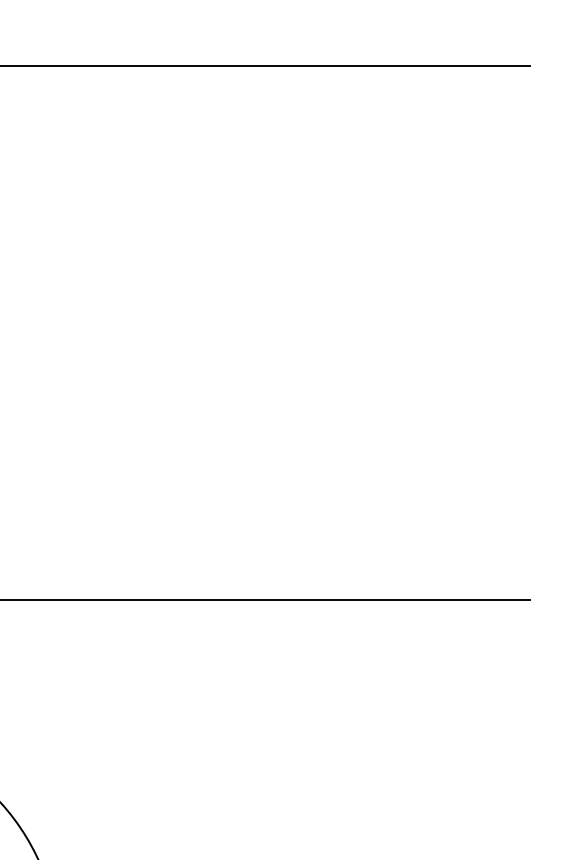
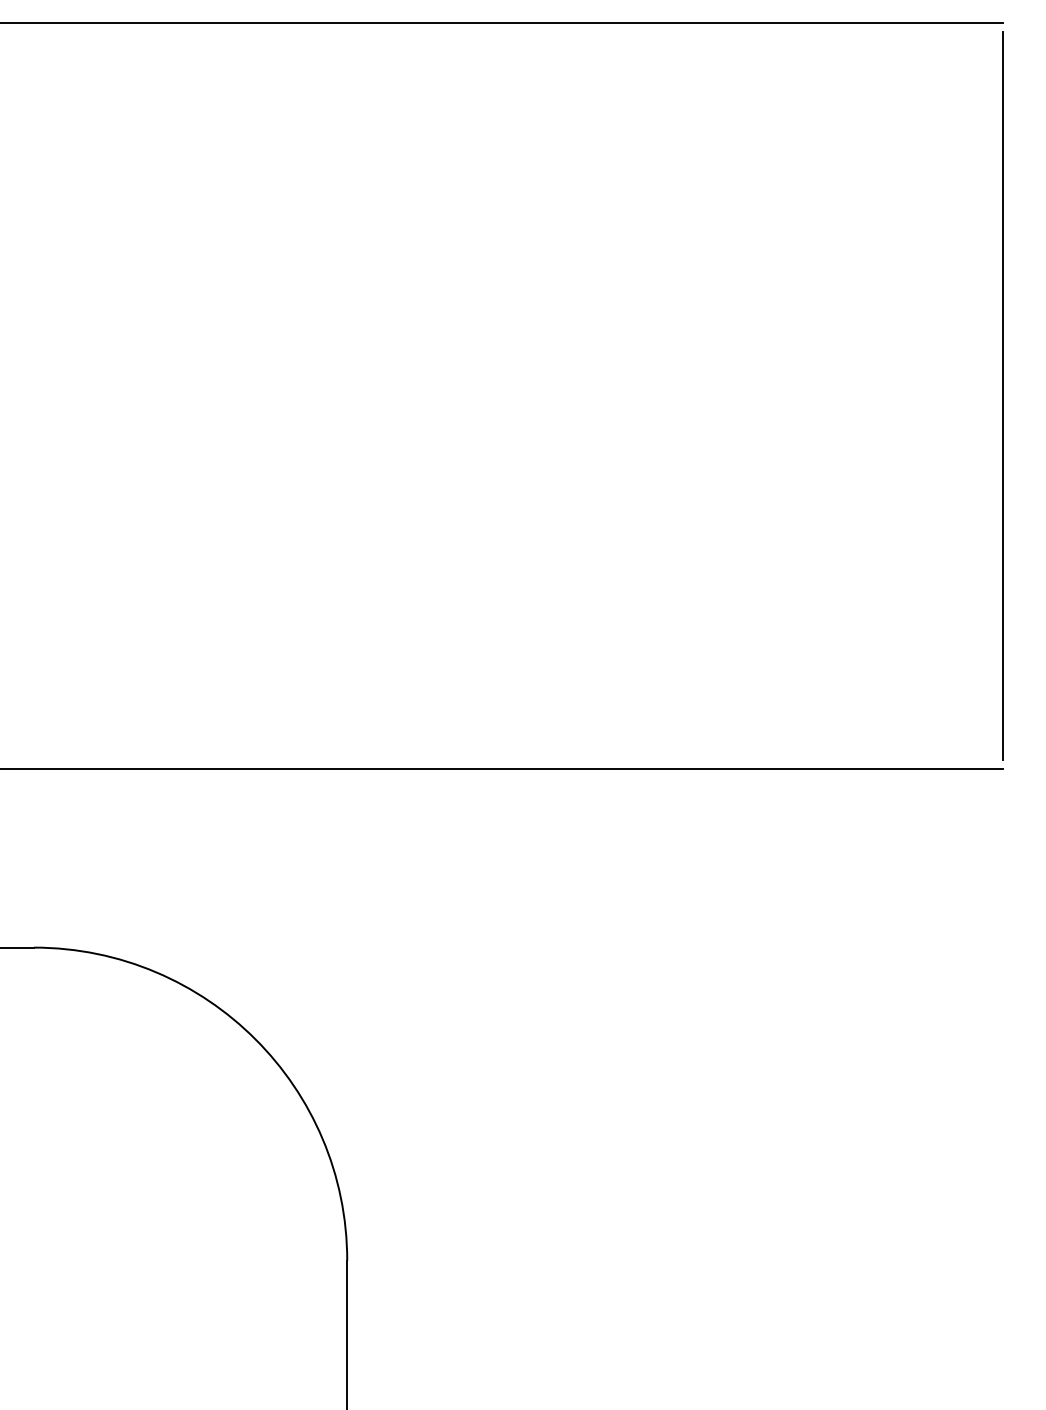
line: (529, 332) -> (1003, 395), added

